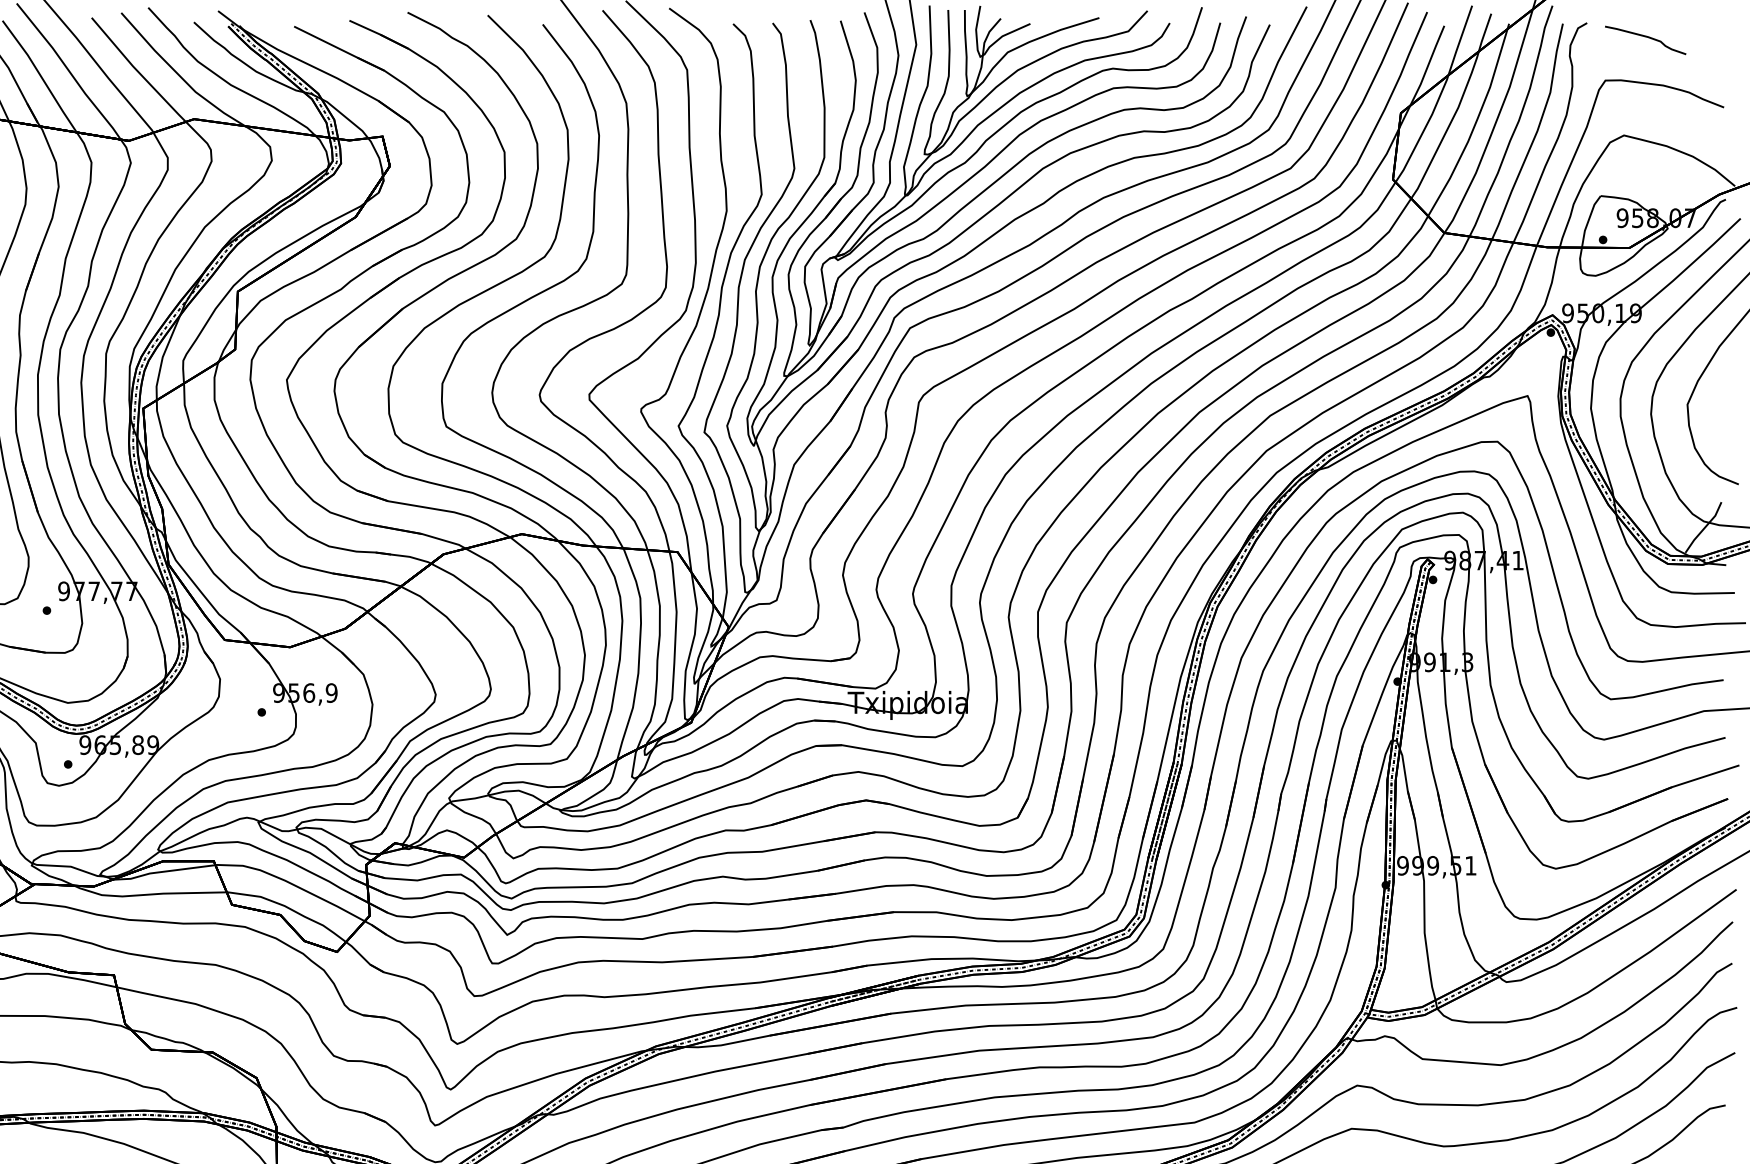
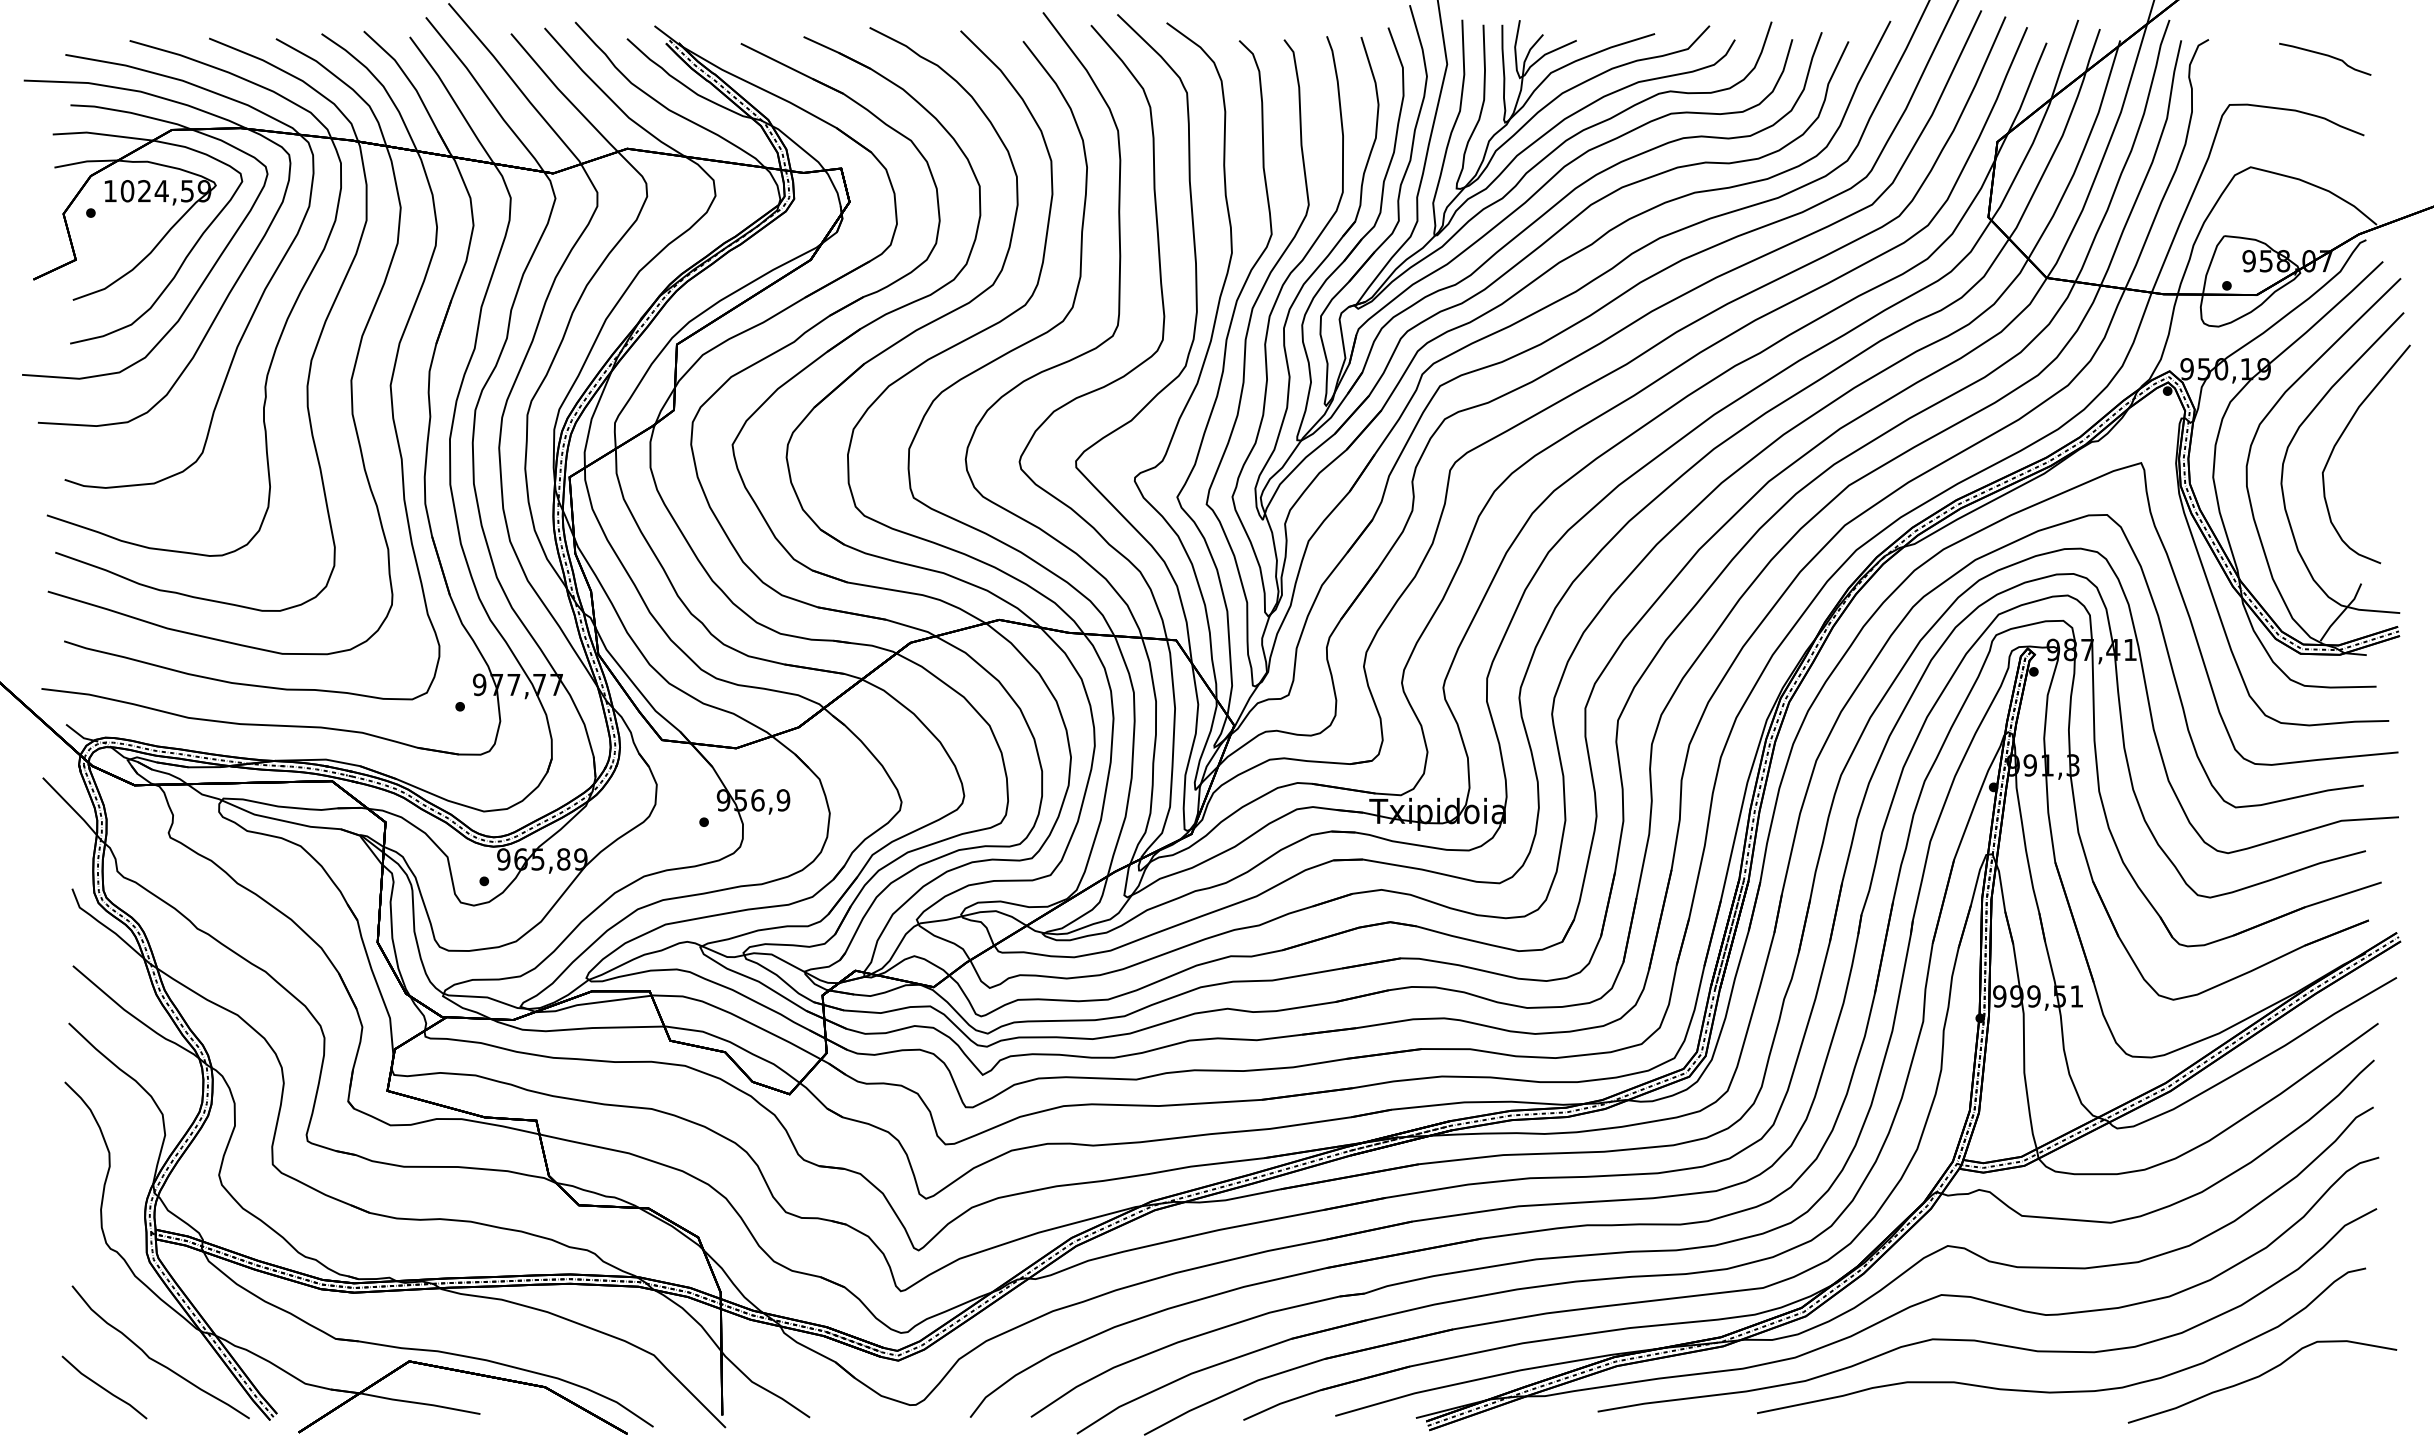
curve: (1646, 37) -> (2326, 56), moved

